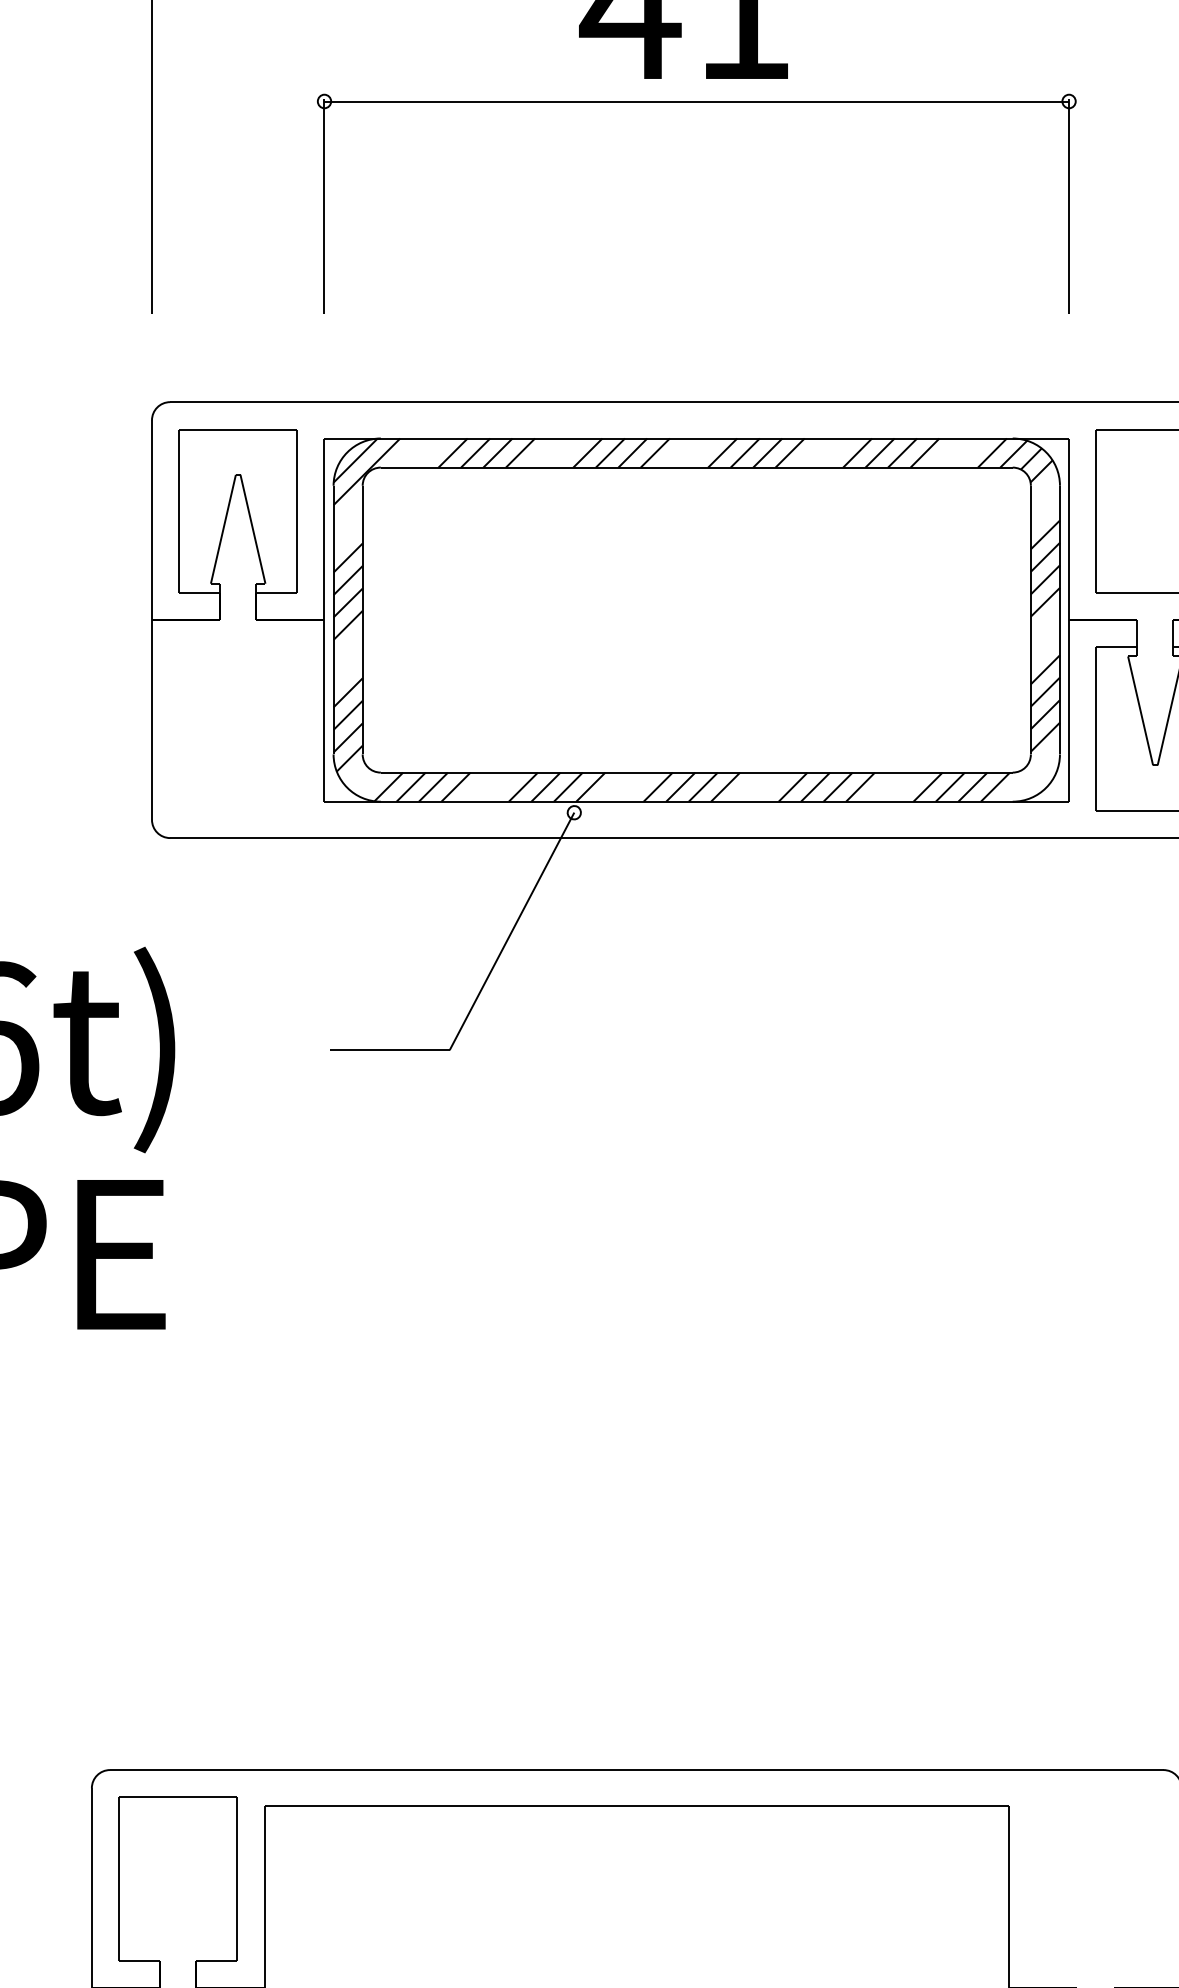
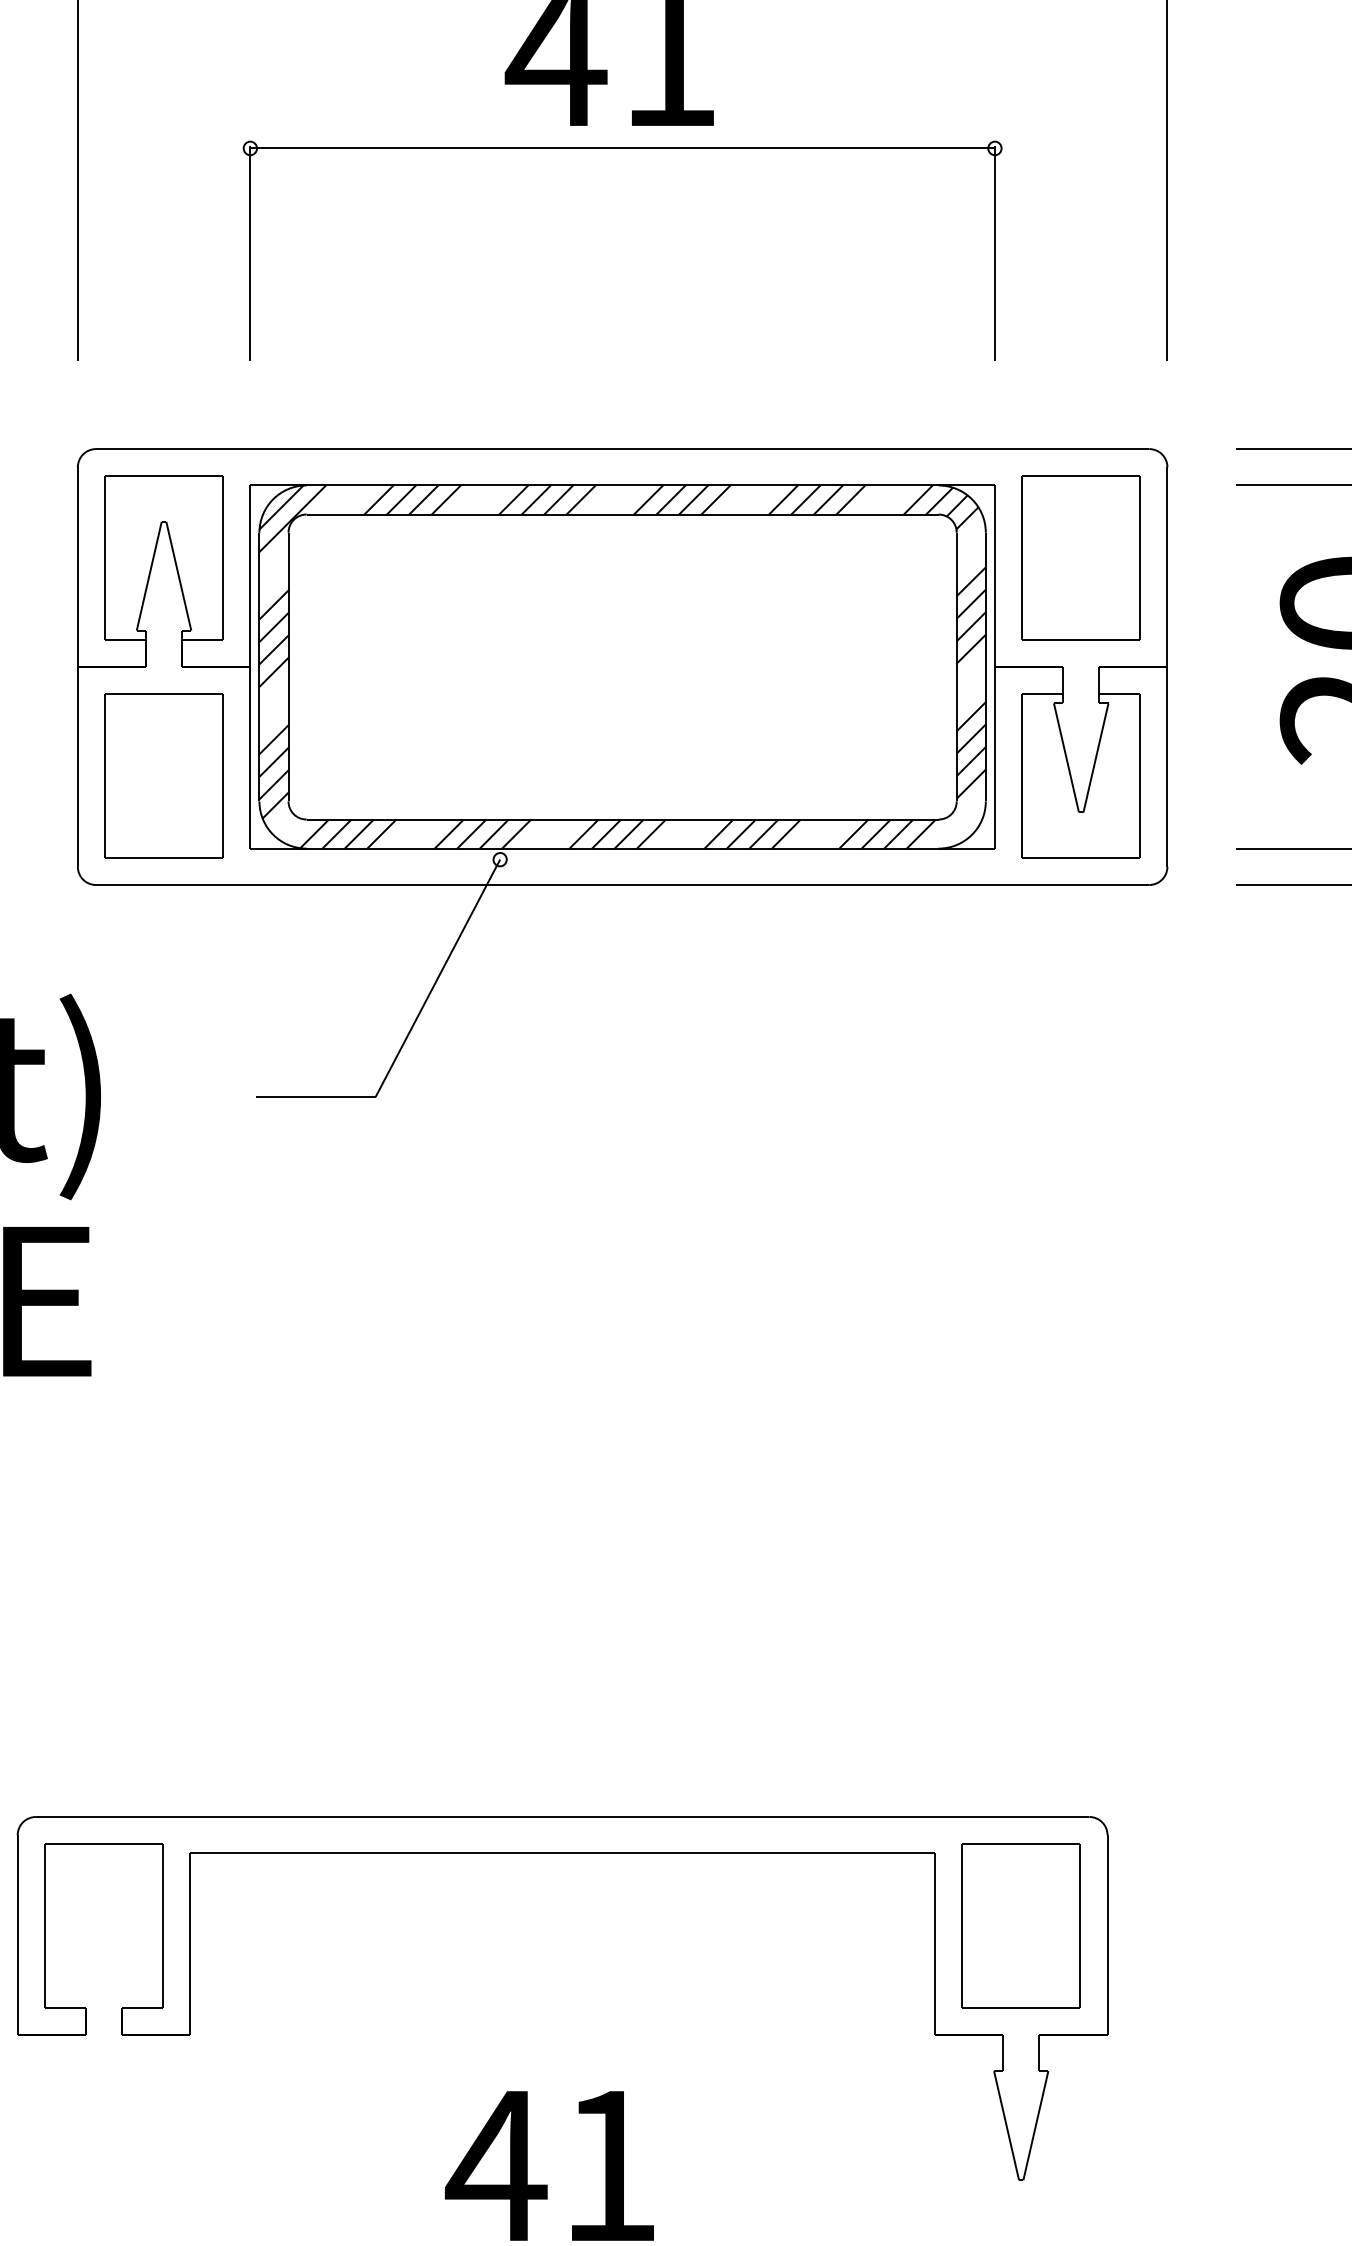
part: (237, 728) -> (163, 775), added
part: (1094, 1878) -> (1020, 1925), added

